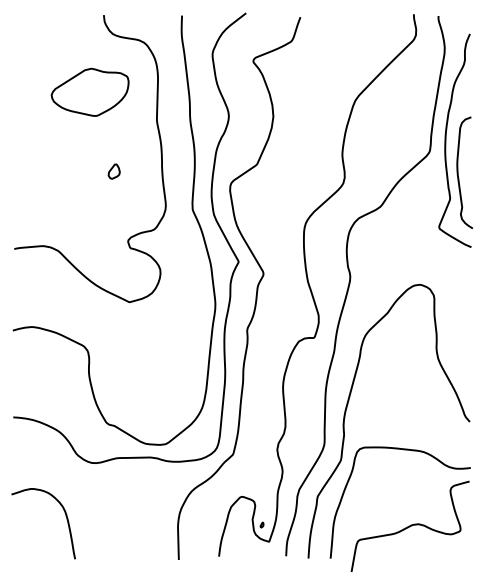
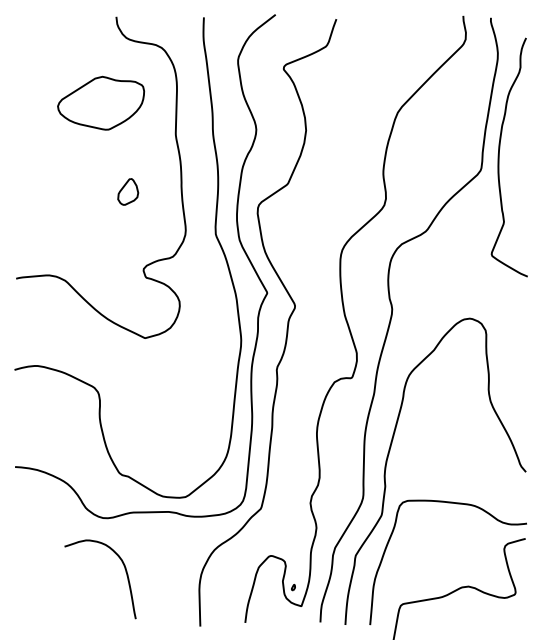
part: (113, 171) -> (127, 191), size x1.6
curve: (458, 172) -> (513, 192), removed
curve: (65, 516) -> (124, 571), moved

